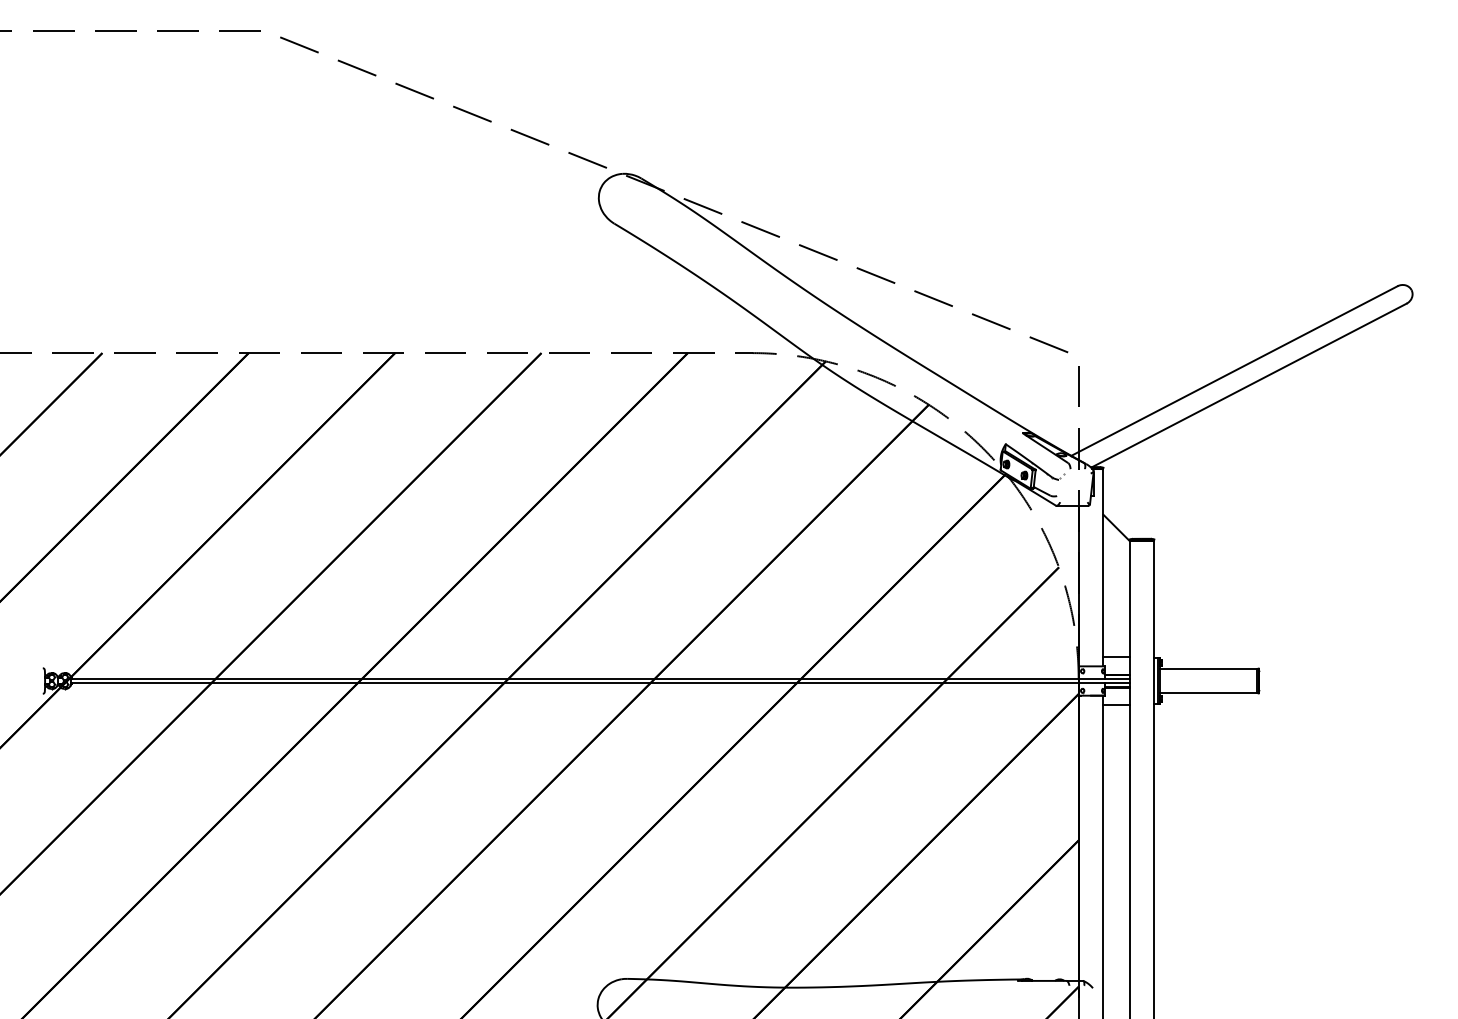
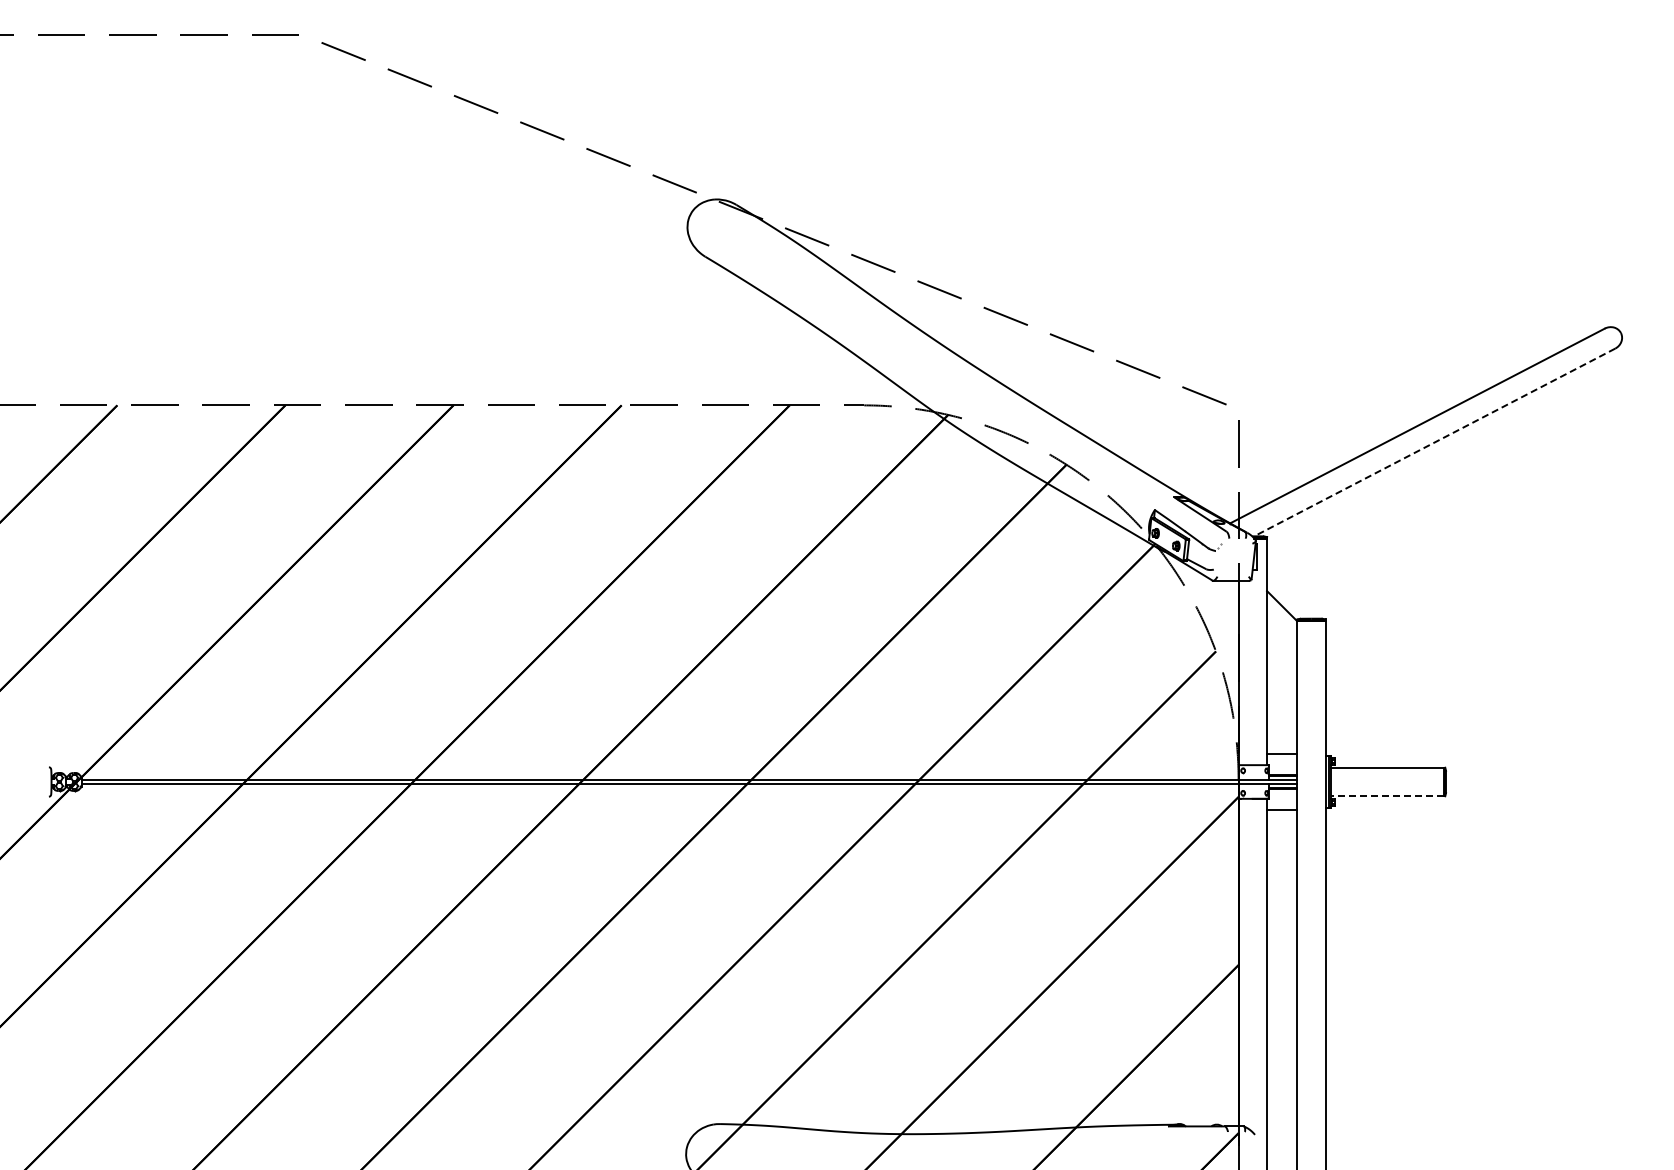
line: (1249, 385) -> (1434, 442), solid -> dashed
line: (1208, 693) -> (1387, 796), solid -> dashed

